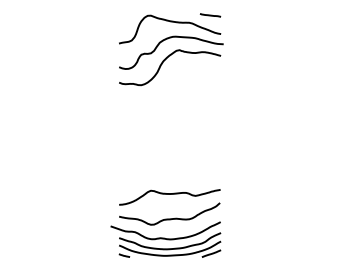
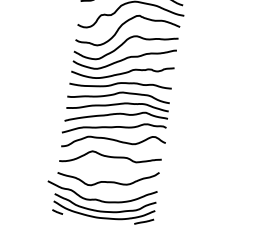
part: (169, 128) -> (119, 92), added

